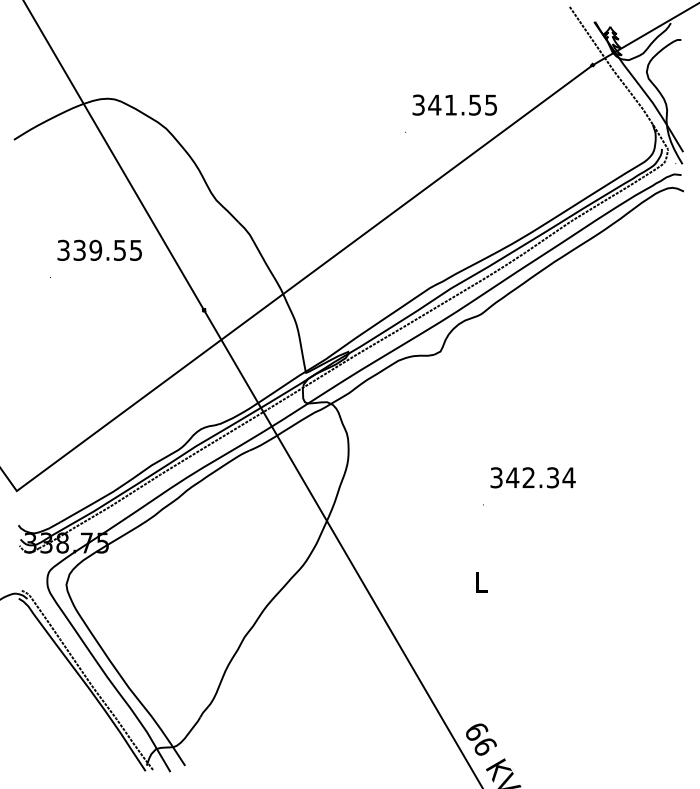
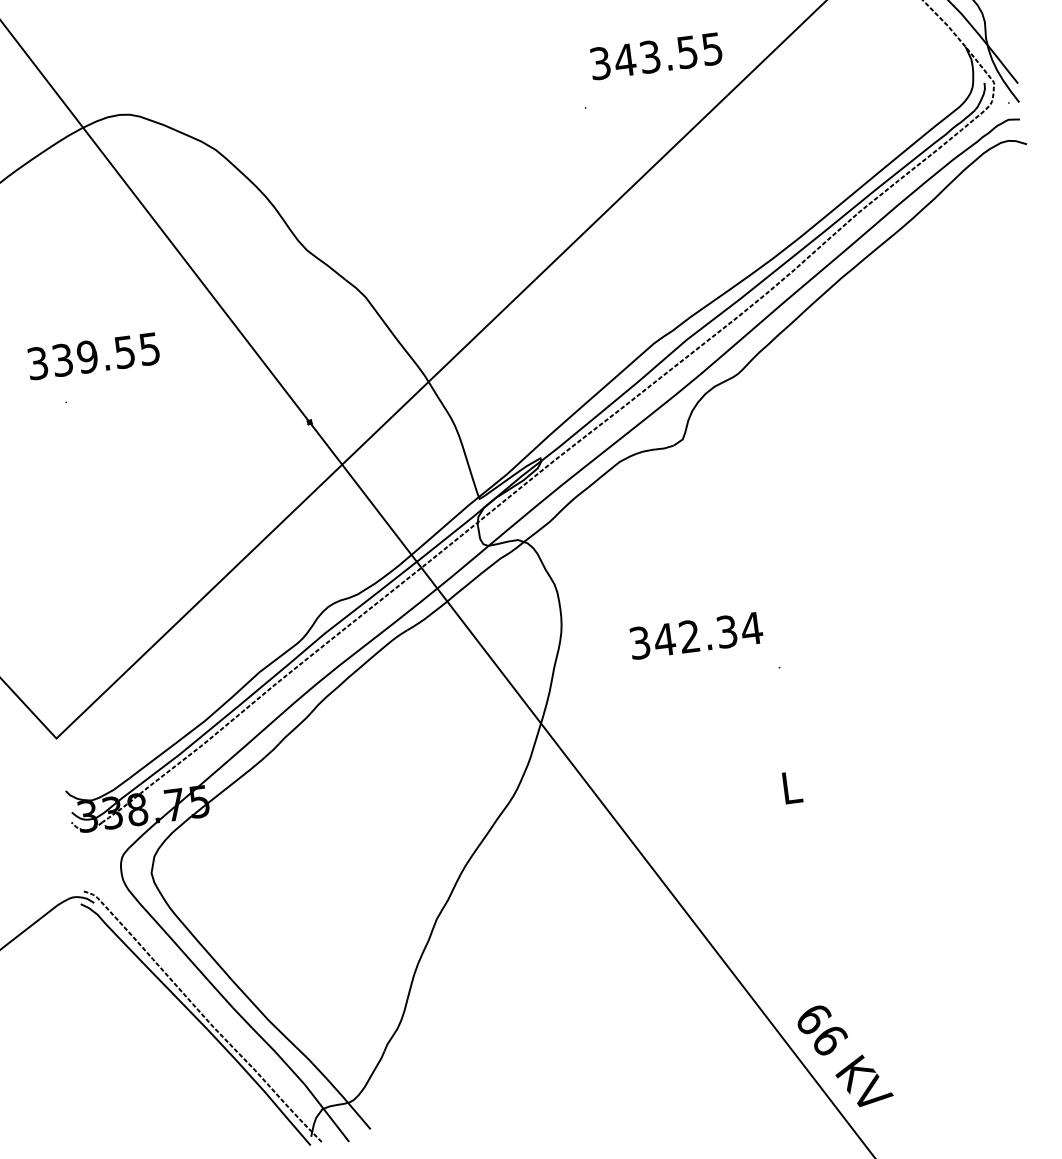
text: (450, 104) -> (649, 56), 341.55 -> 343.55
text: (99, 249) -> (93, 354), moved
text: (532, 477) -> (695, 635), moved

